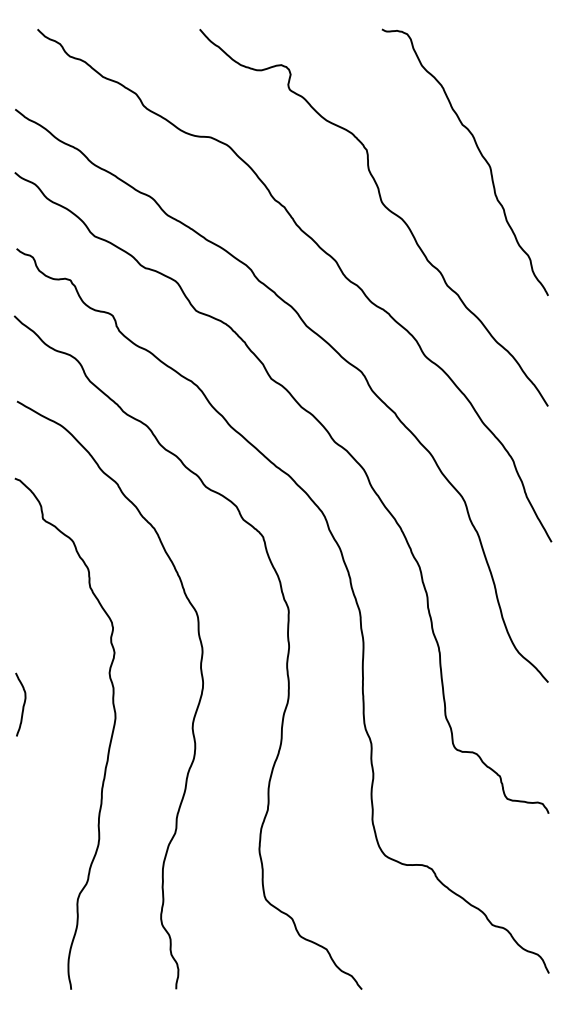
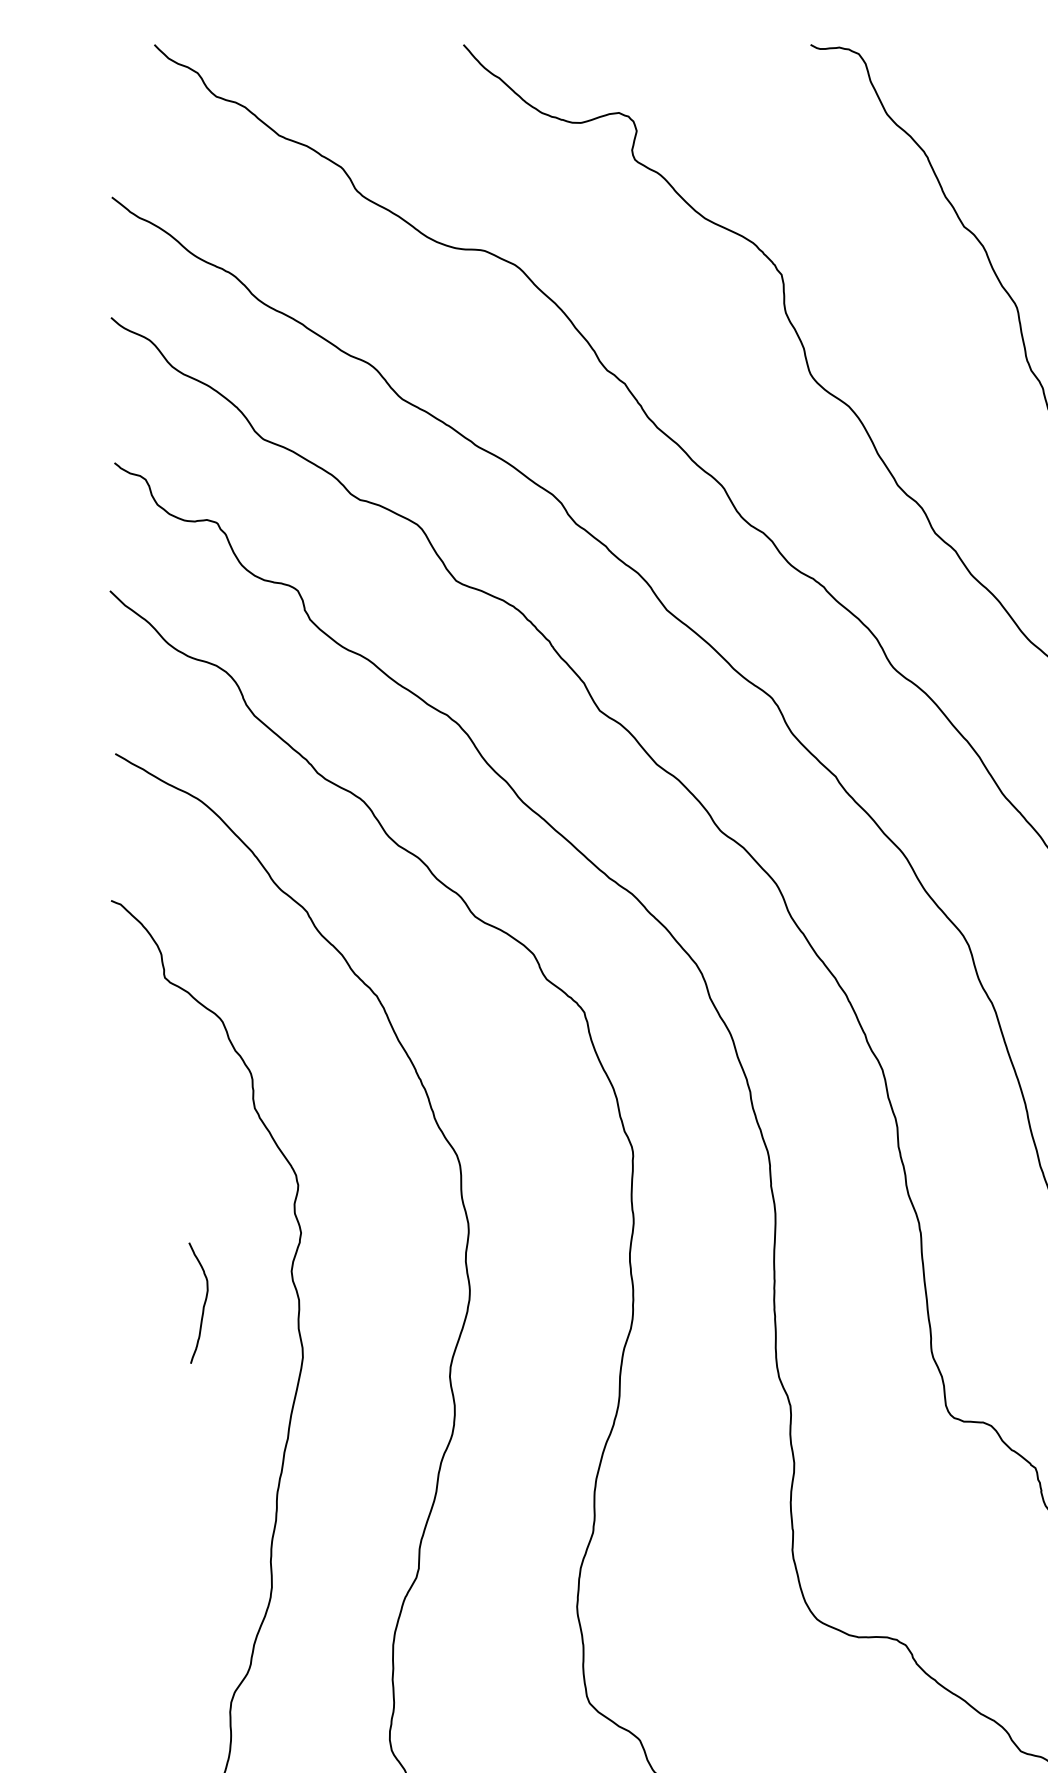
curve: (22, 706) -> (201, 1306), moved

